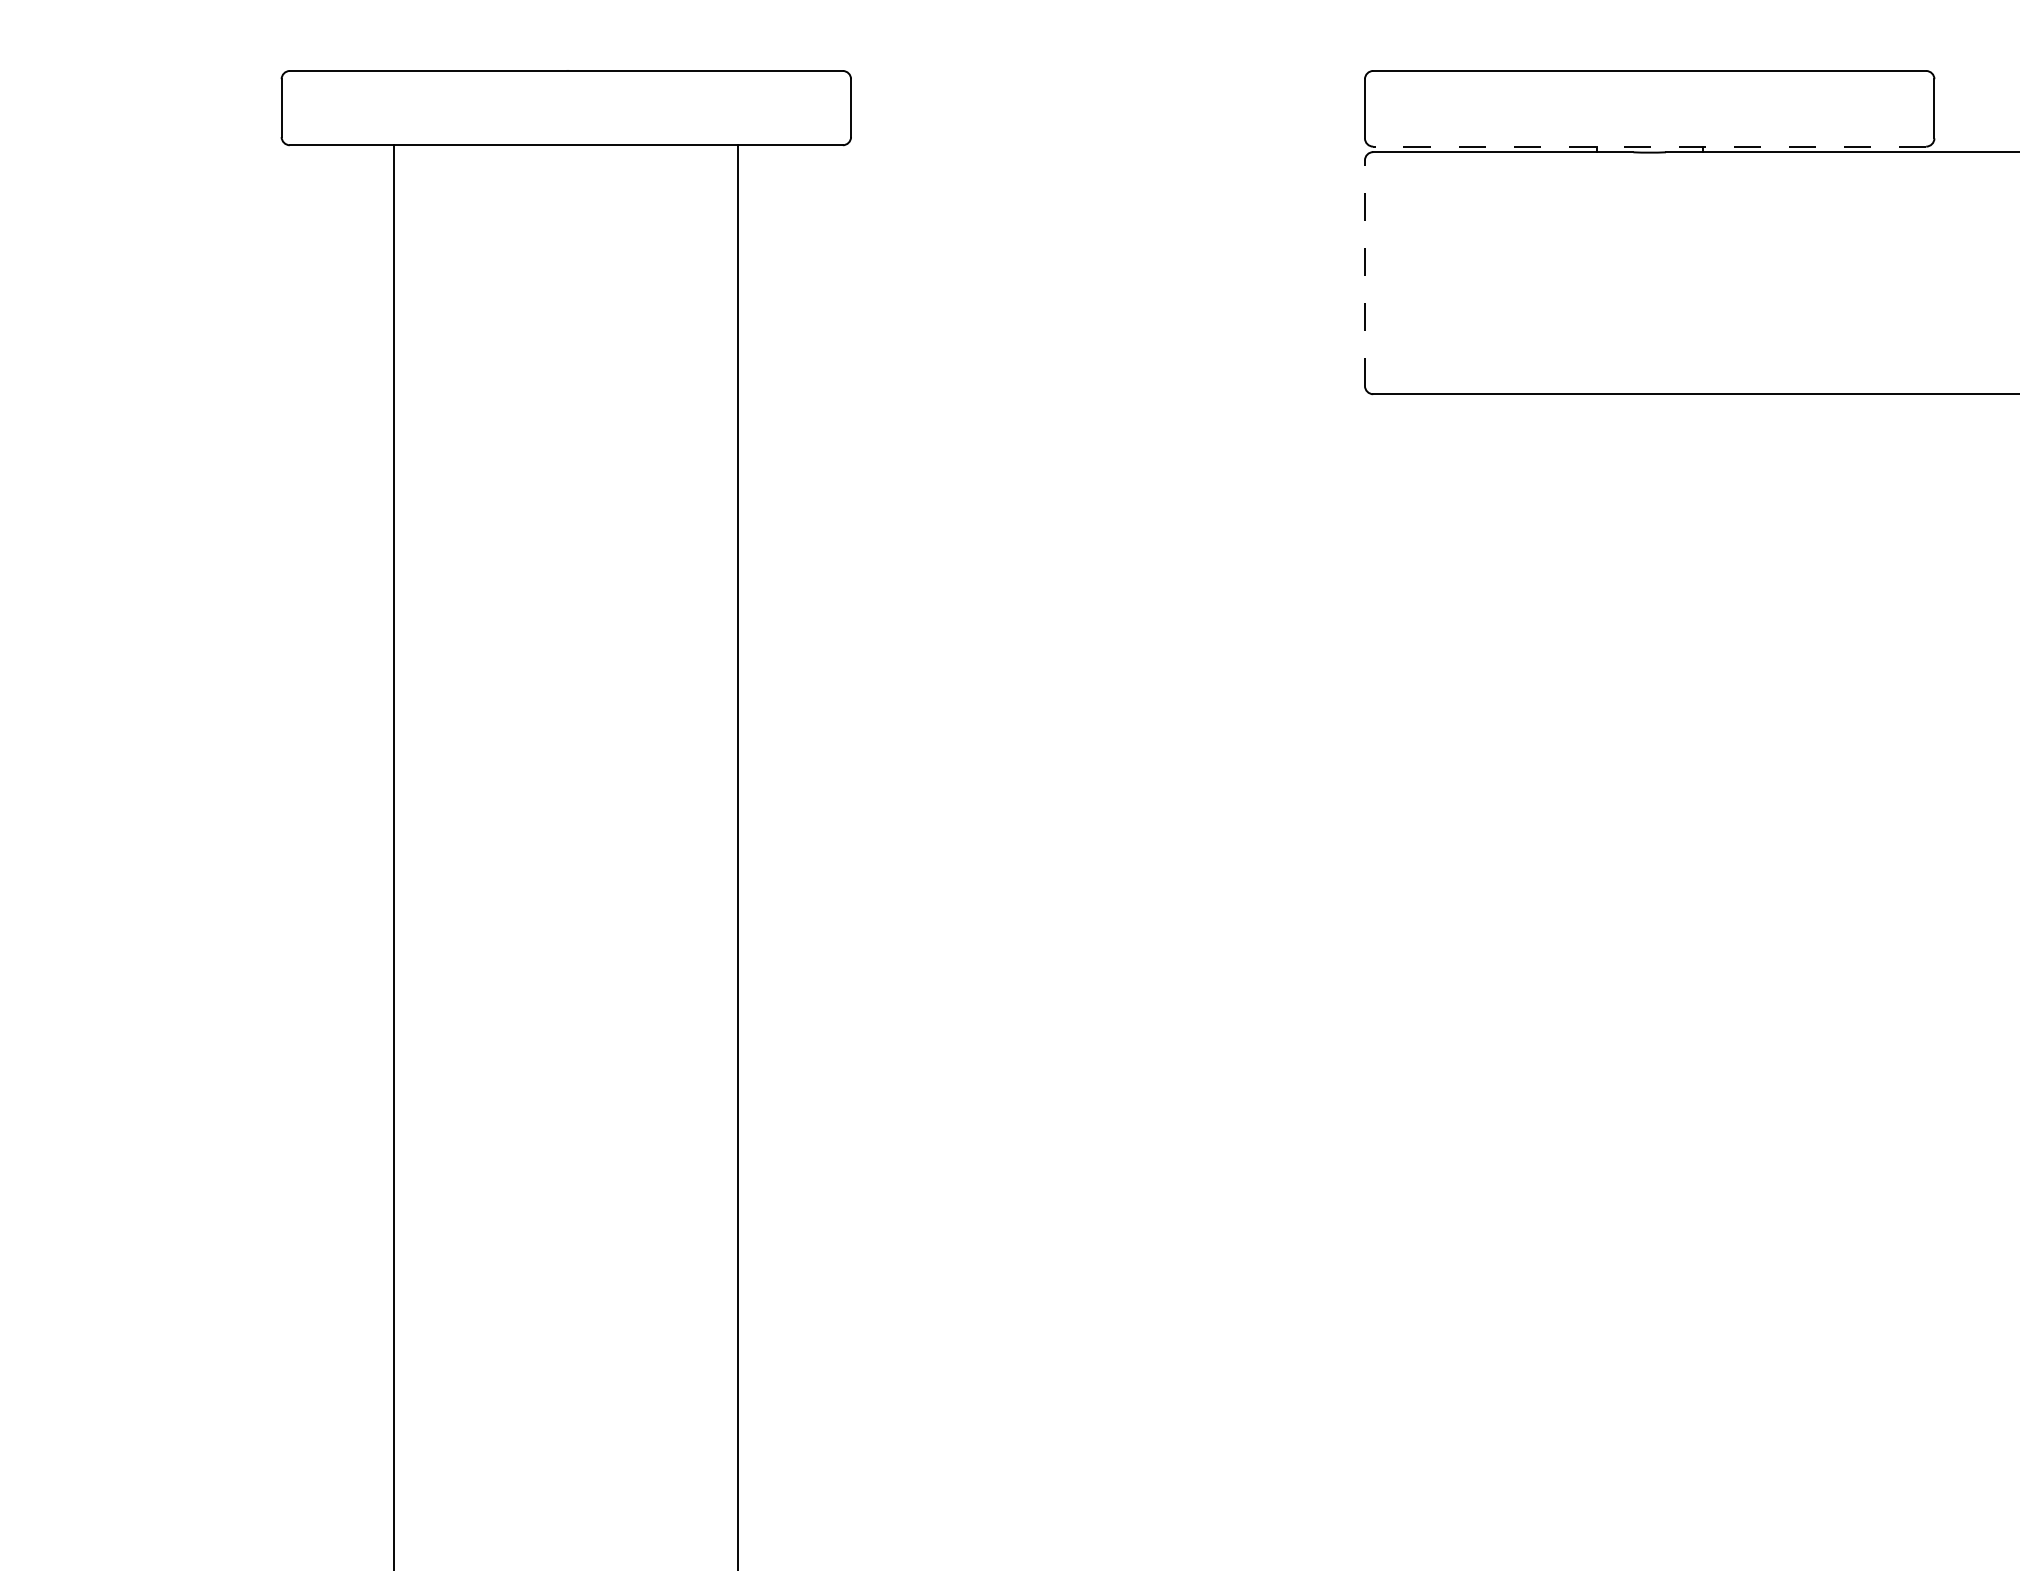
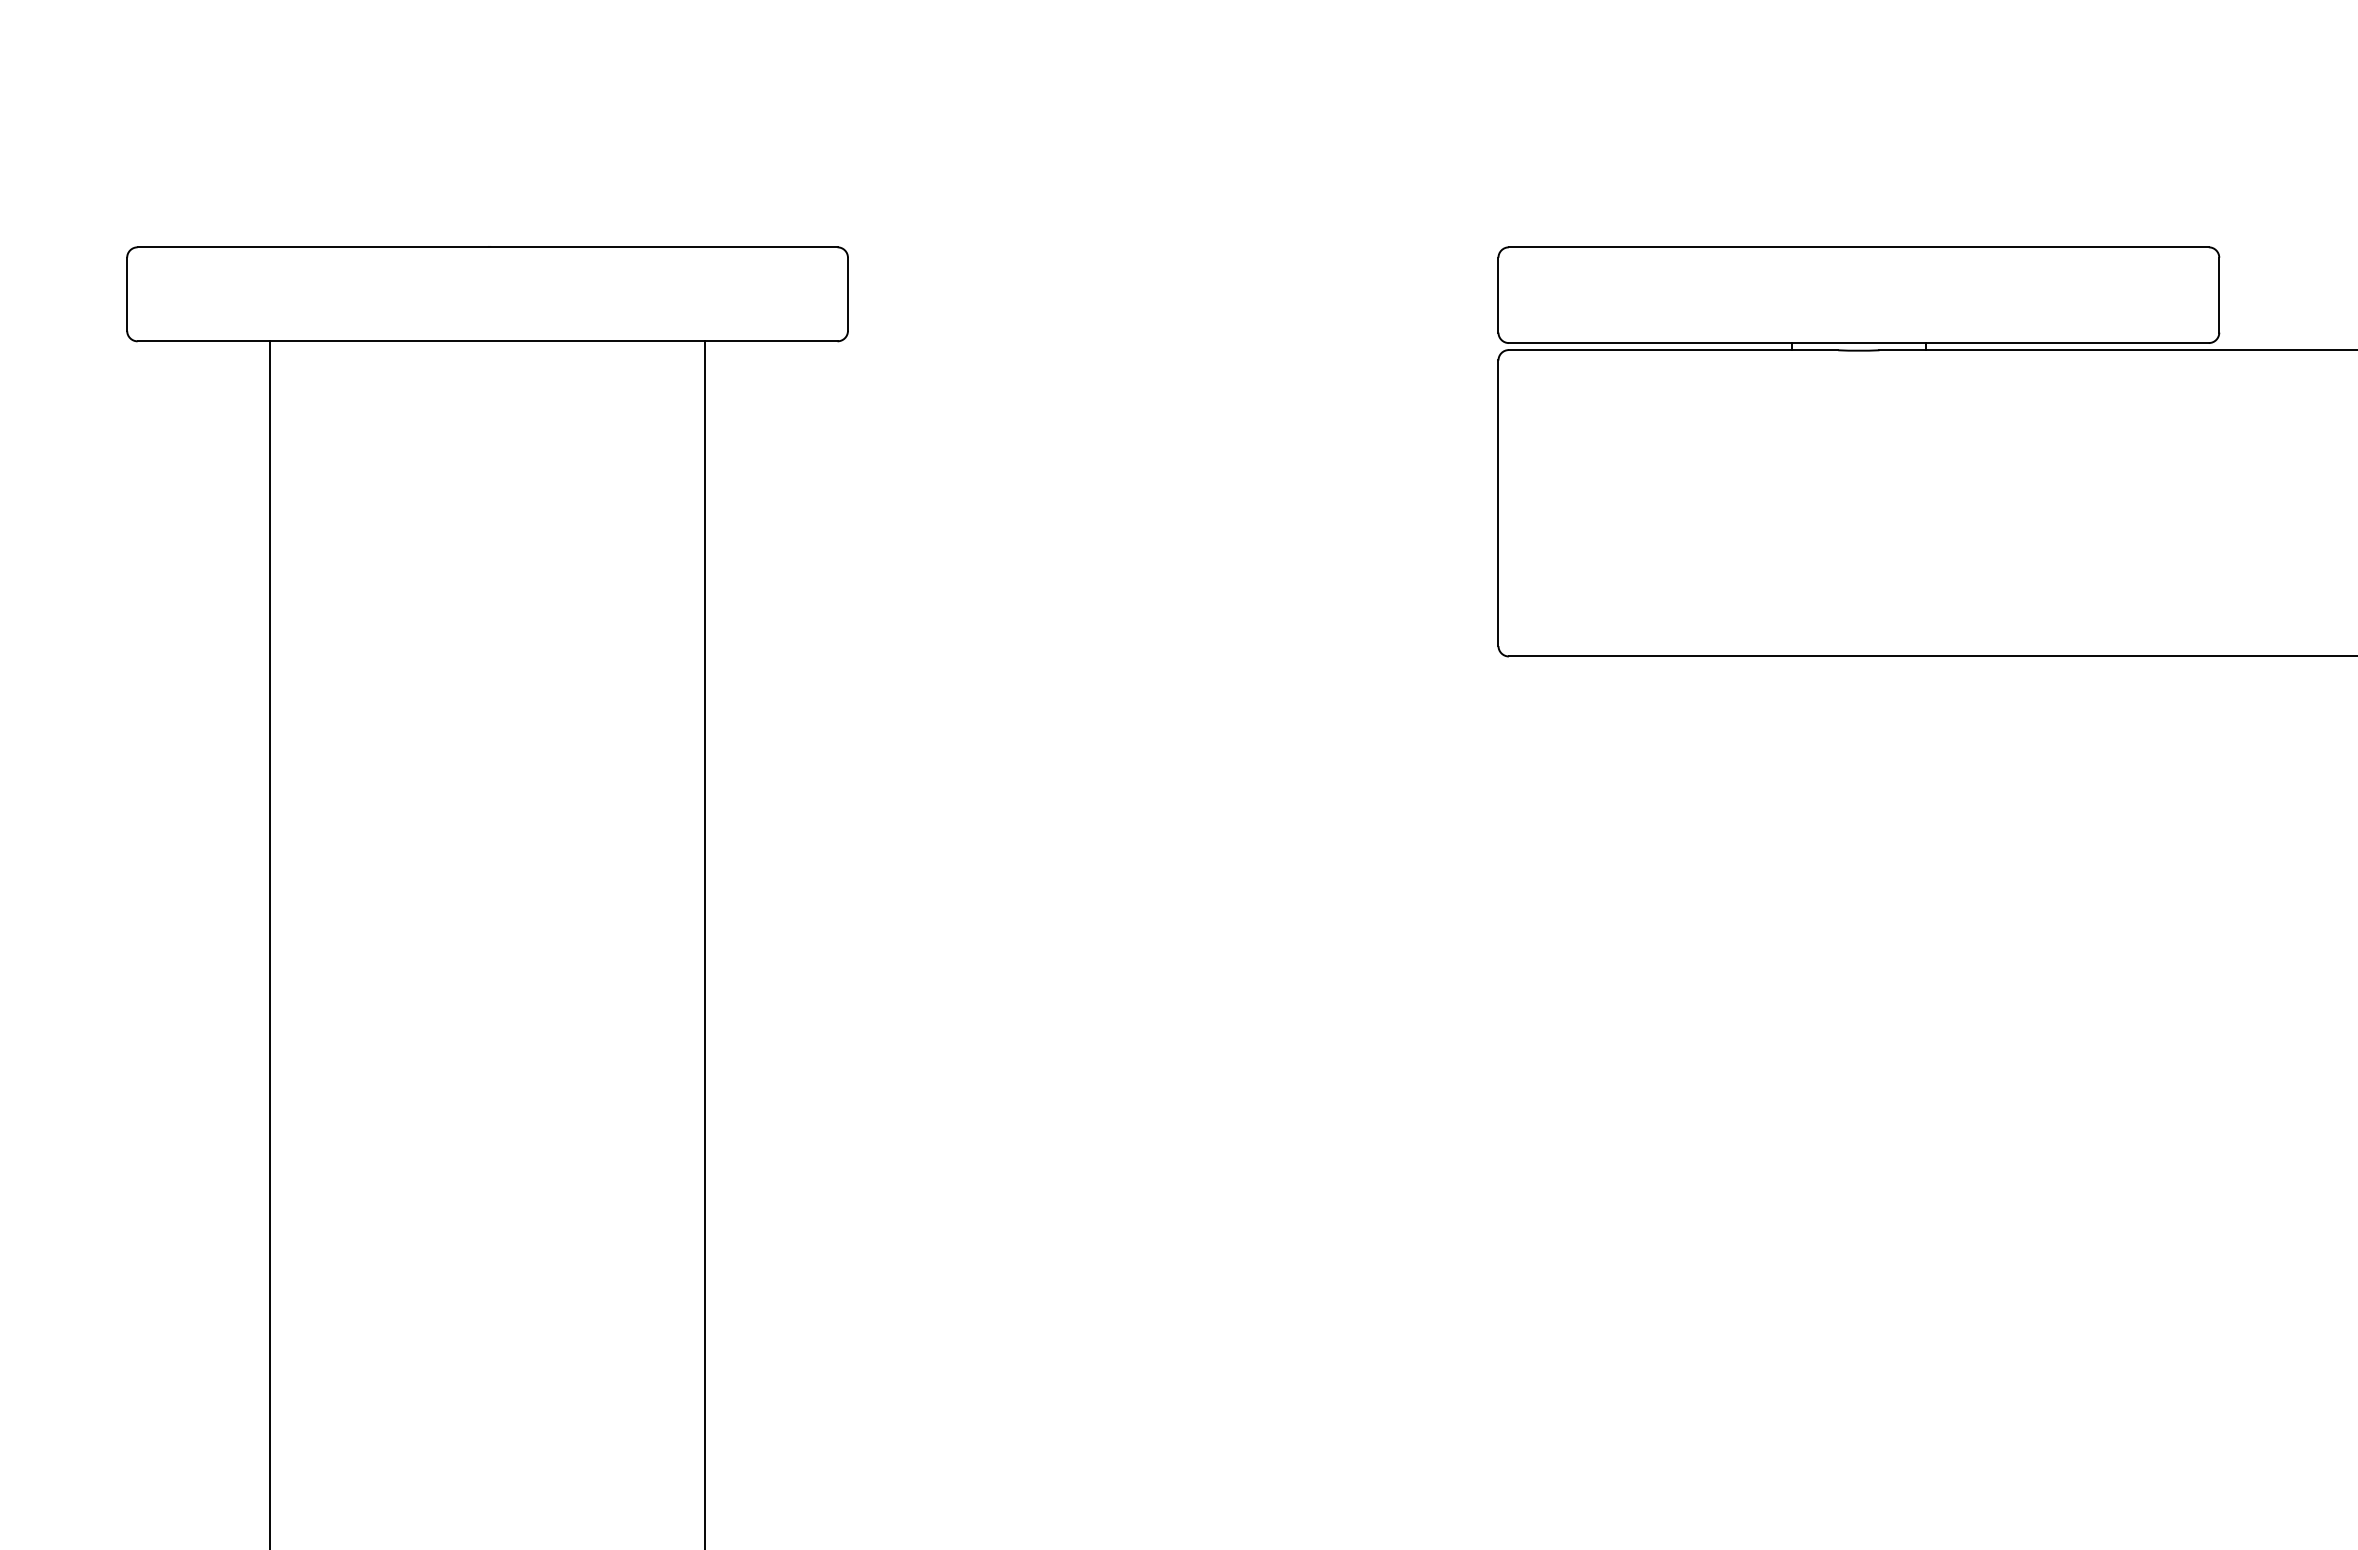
line: (1649, 146) -> (1858, 342), dashed -> solid
line: (1364, 273) -> (1497, 503), dashed -> solid

